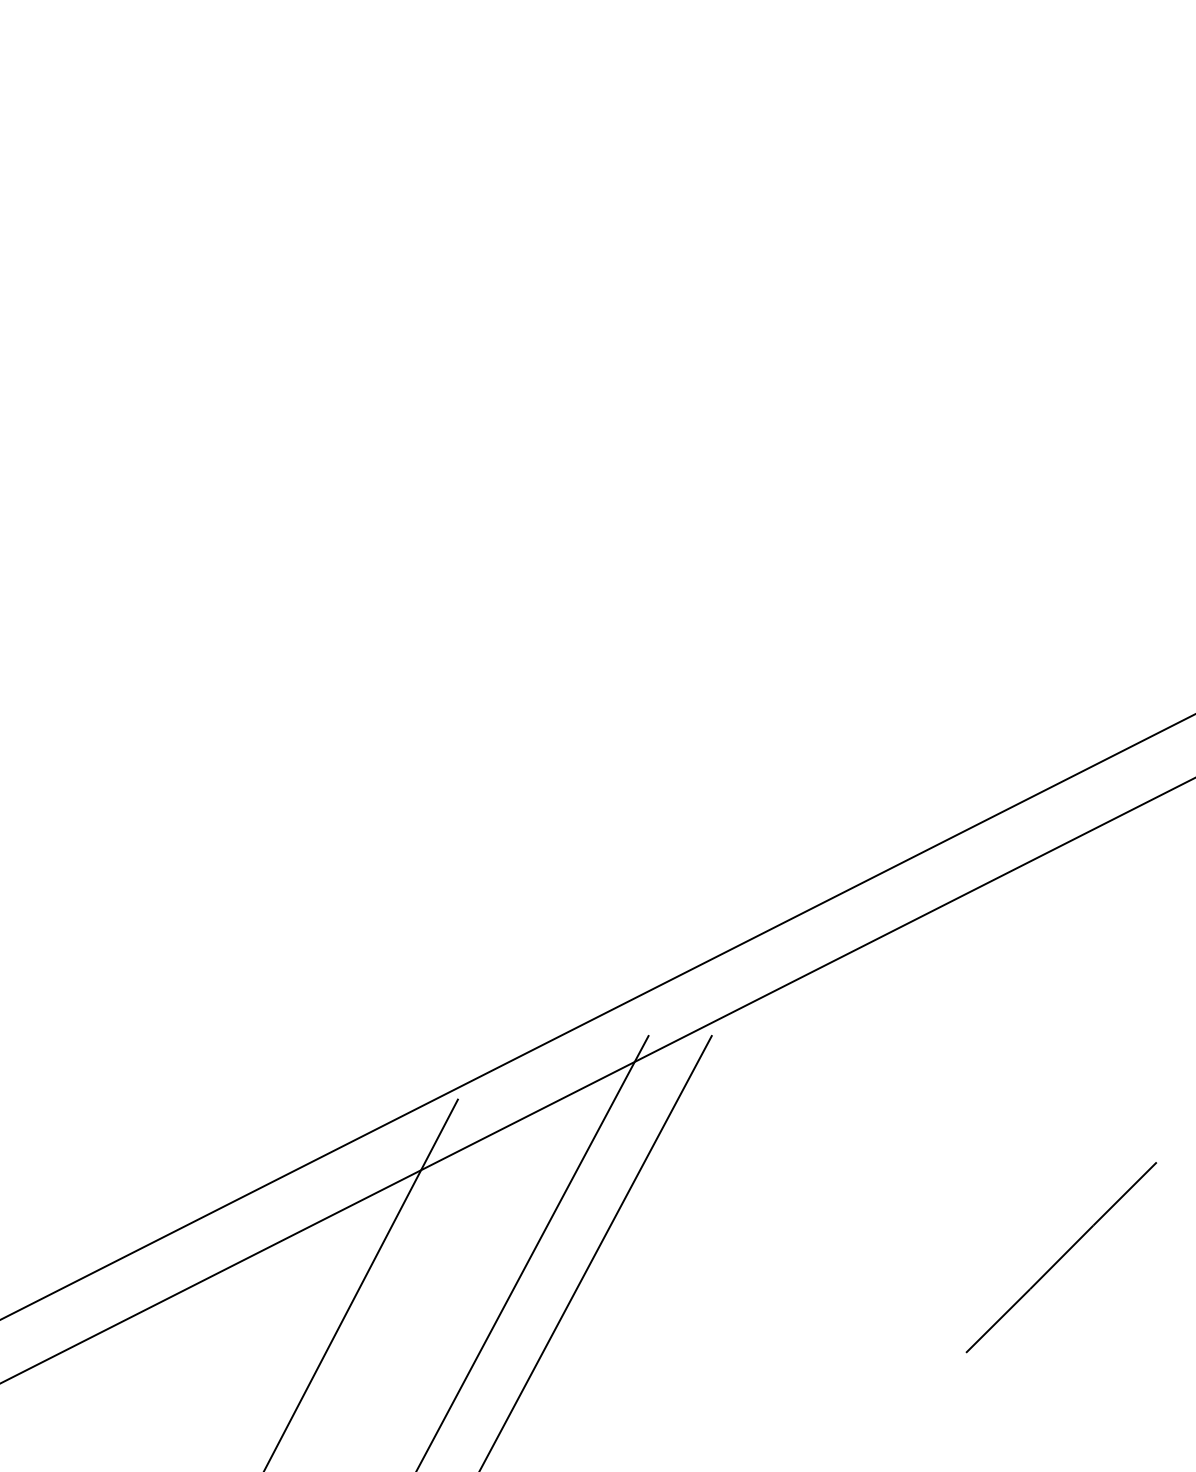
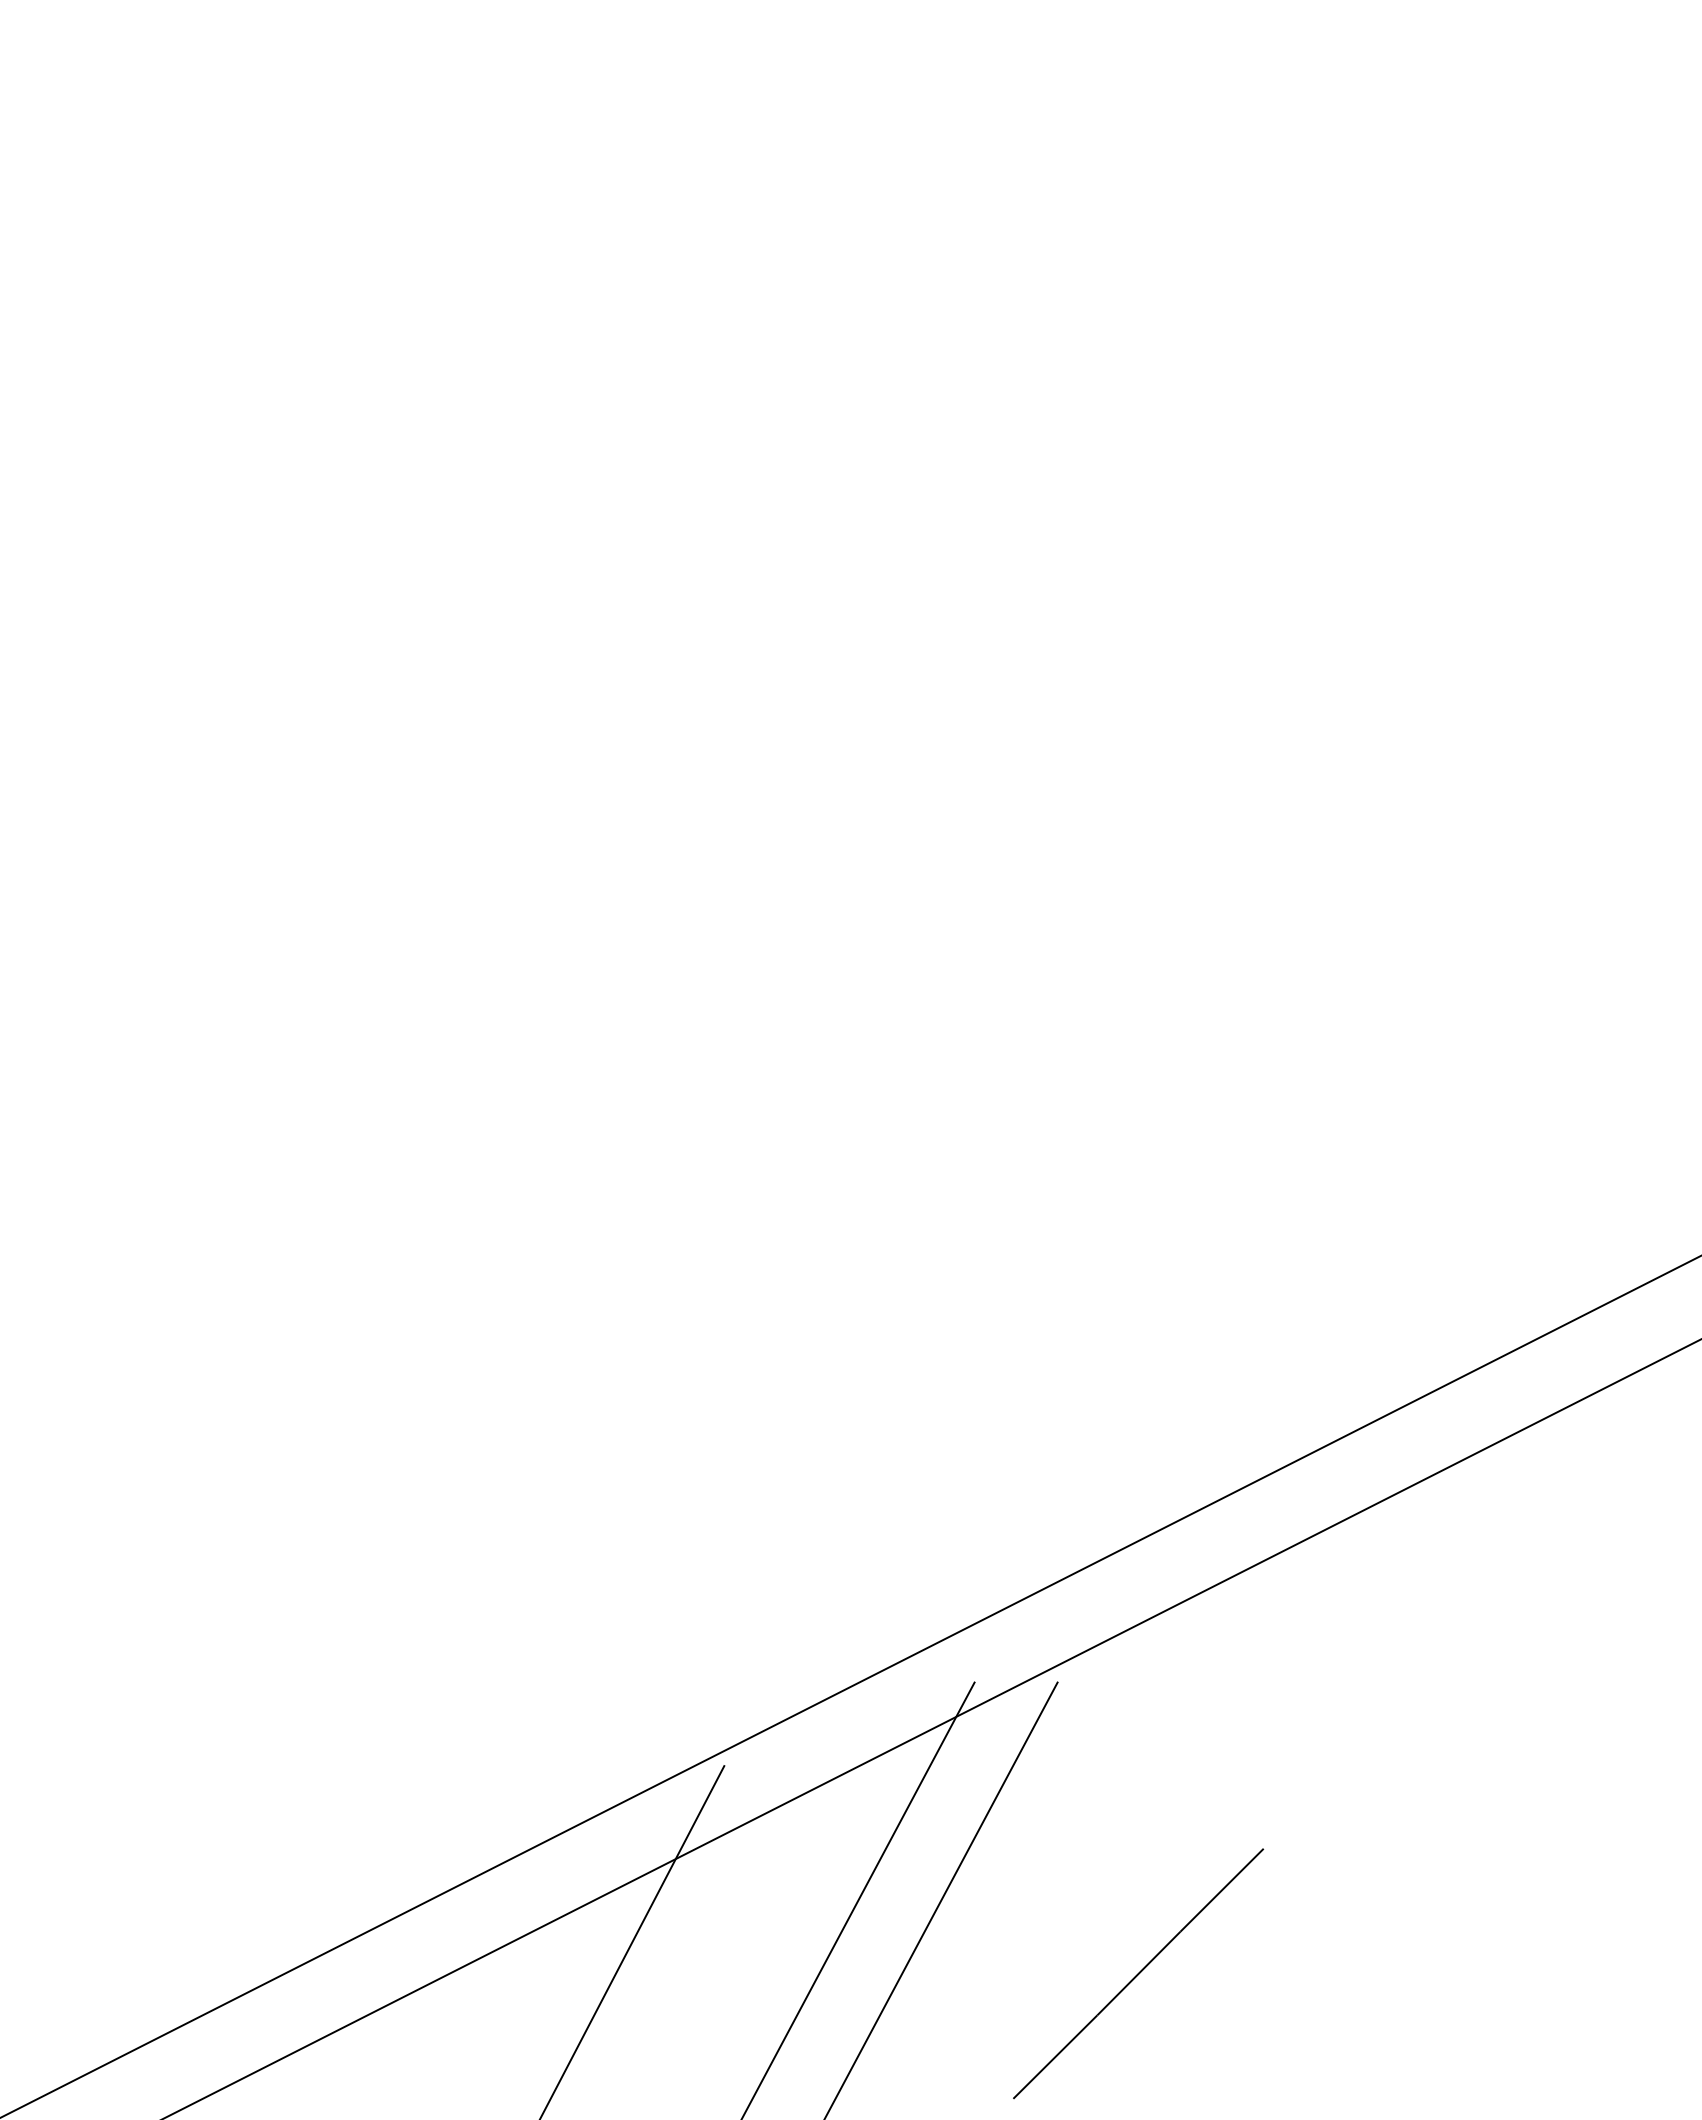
line: (1061, 1257) -> (1138, 1973), moved

